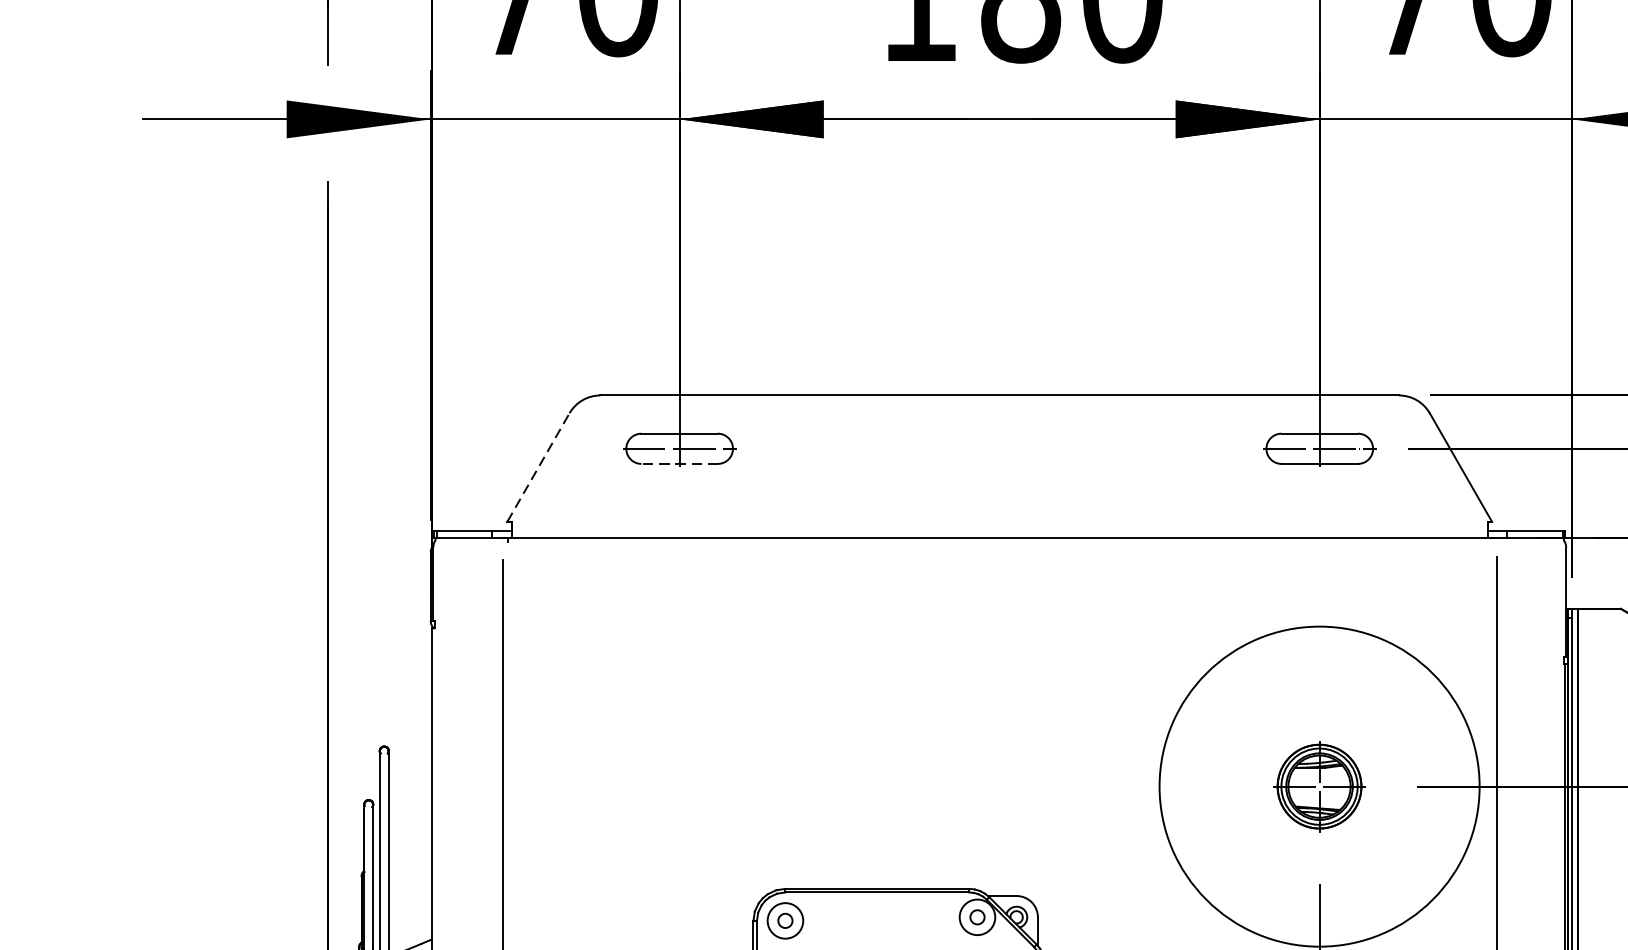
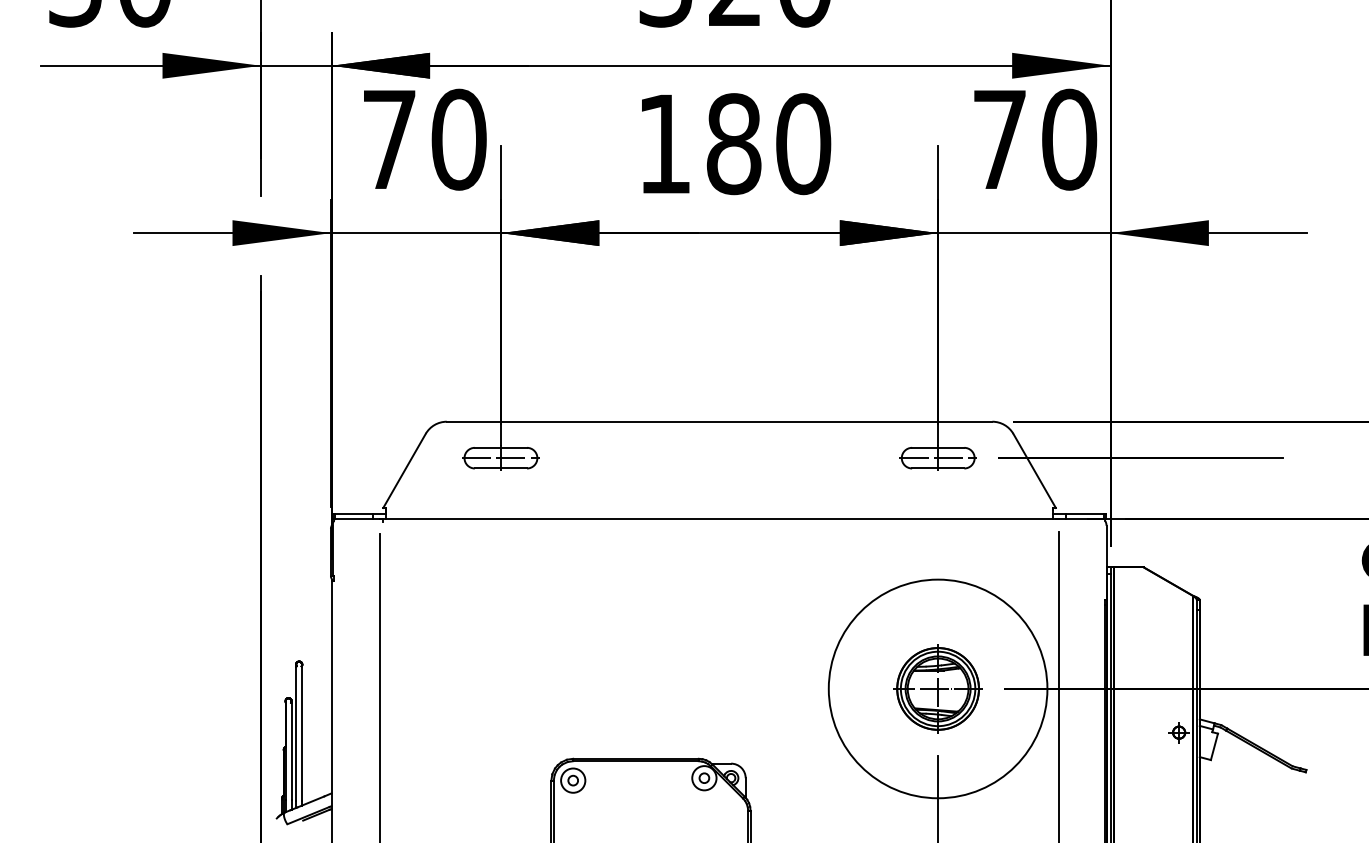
line: (678, 463) -> (500, 468), dashed -> solid
line: (538, 466) -> (404, 470), dashed -> solid
part: (1318, 785) -> (937, 688), size x1.43

